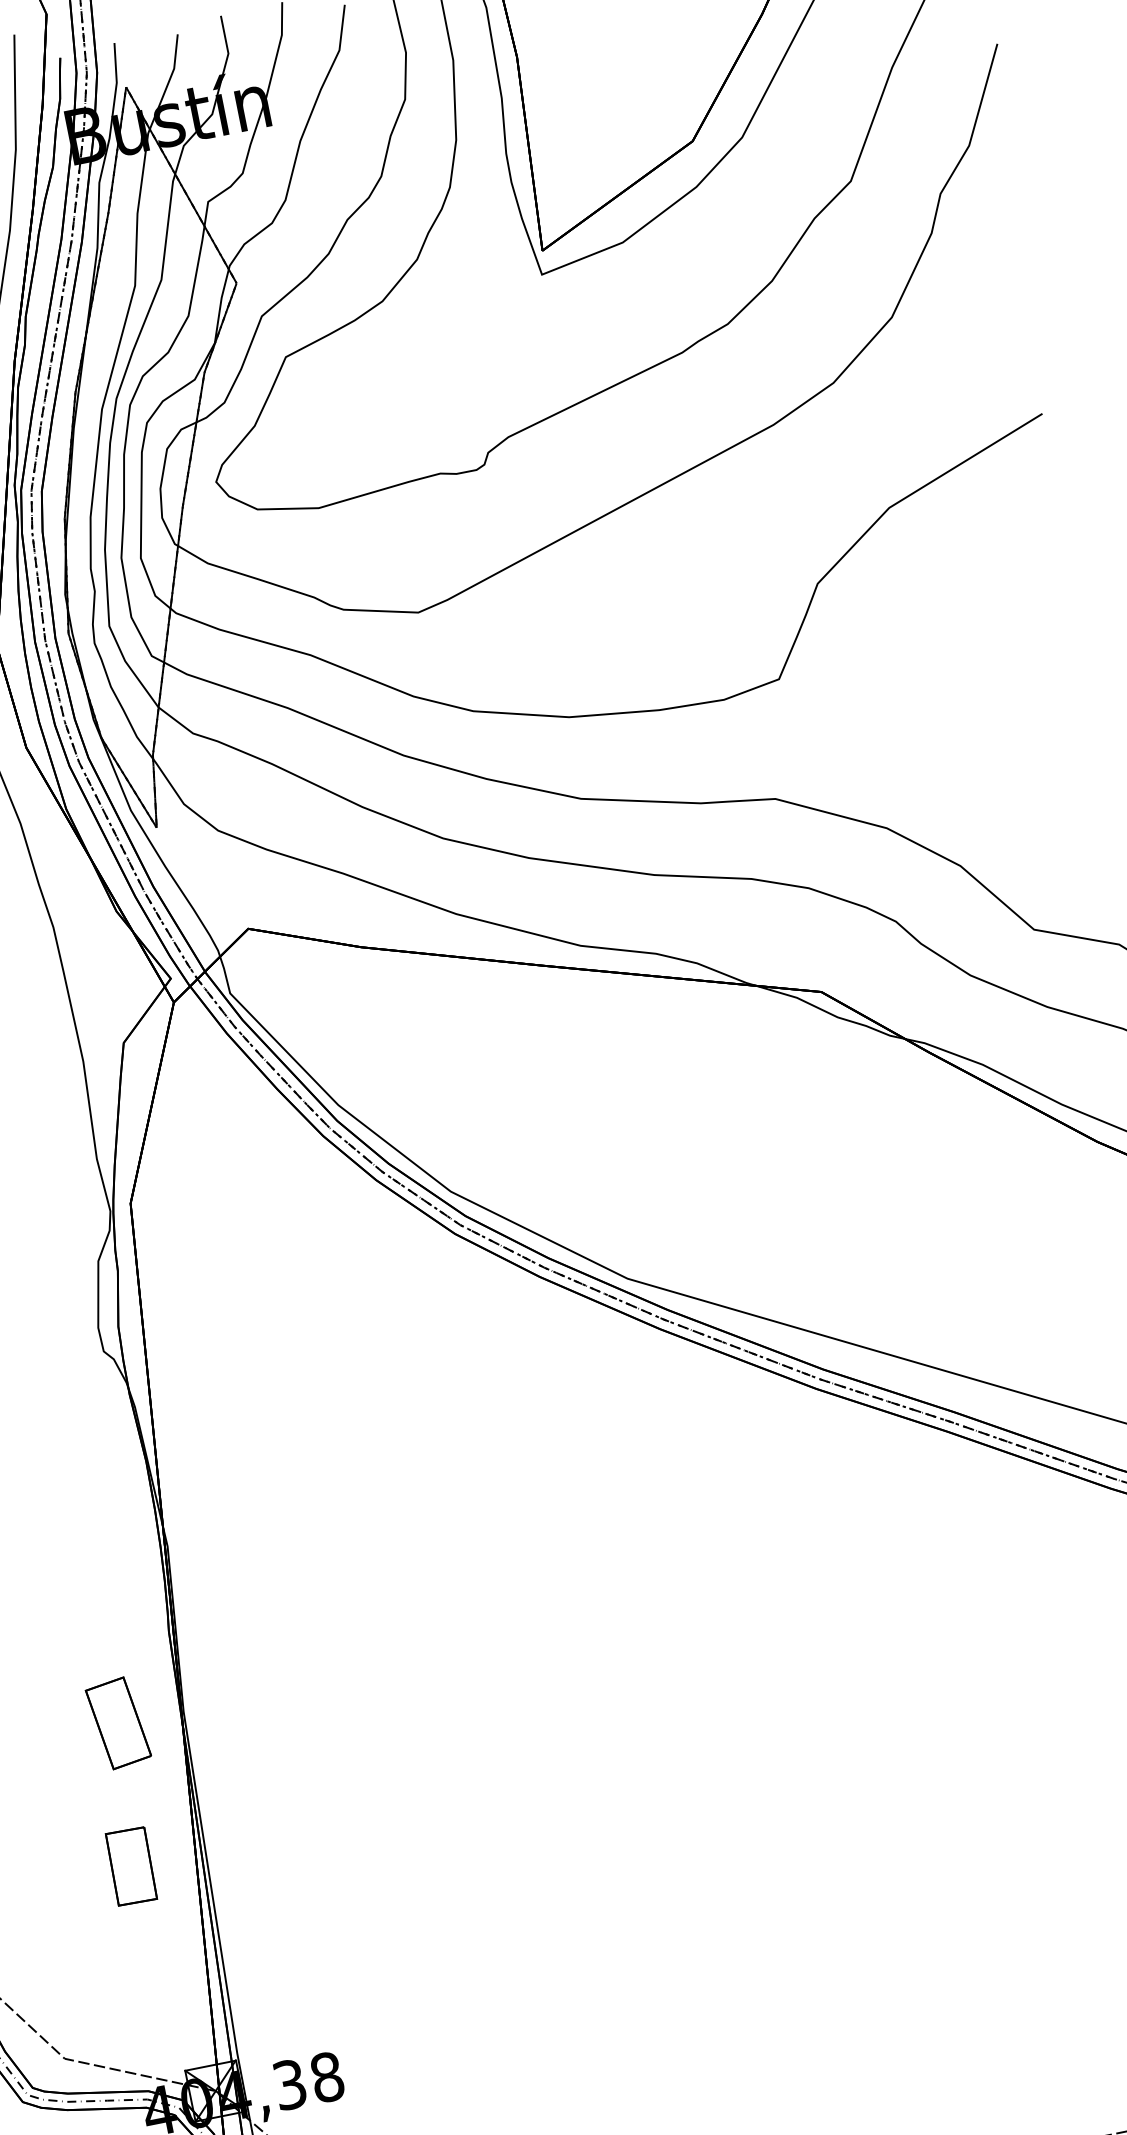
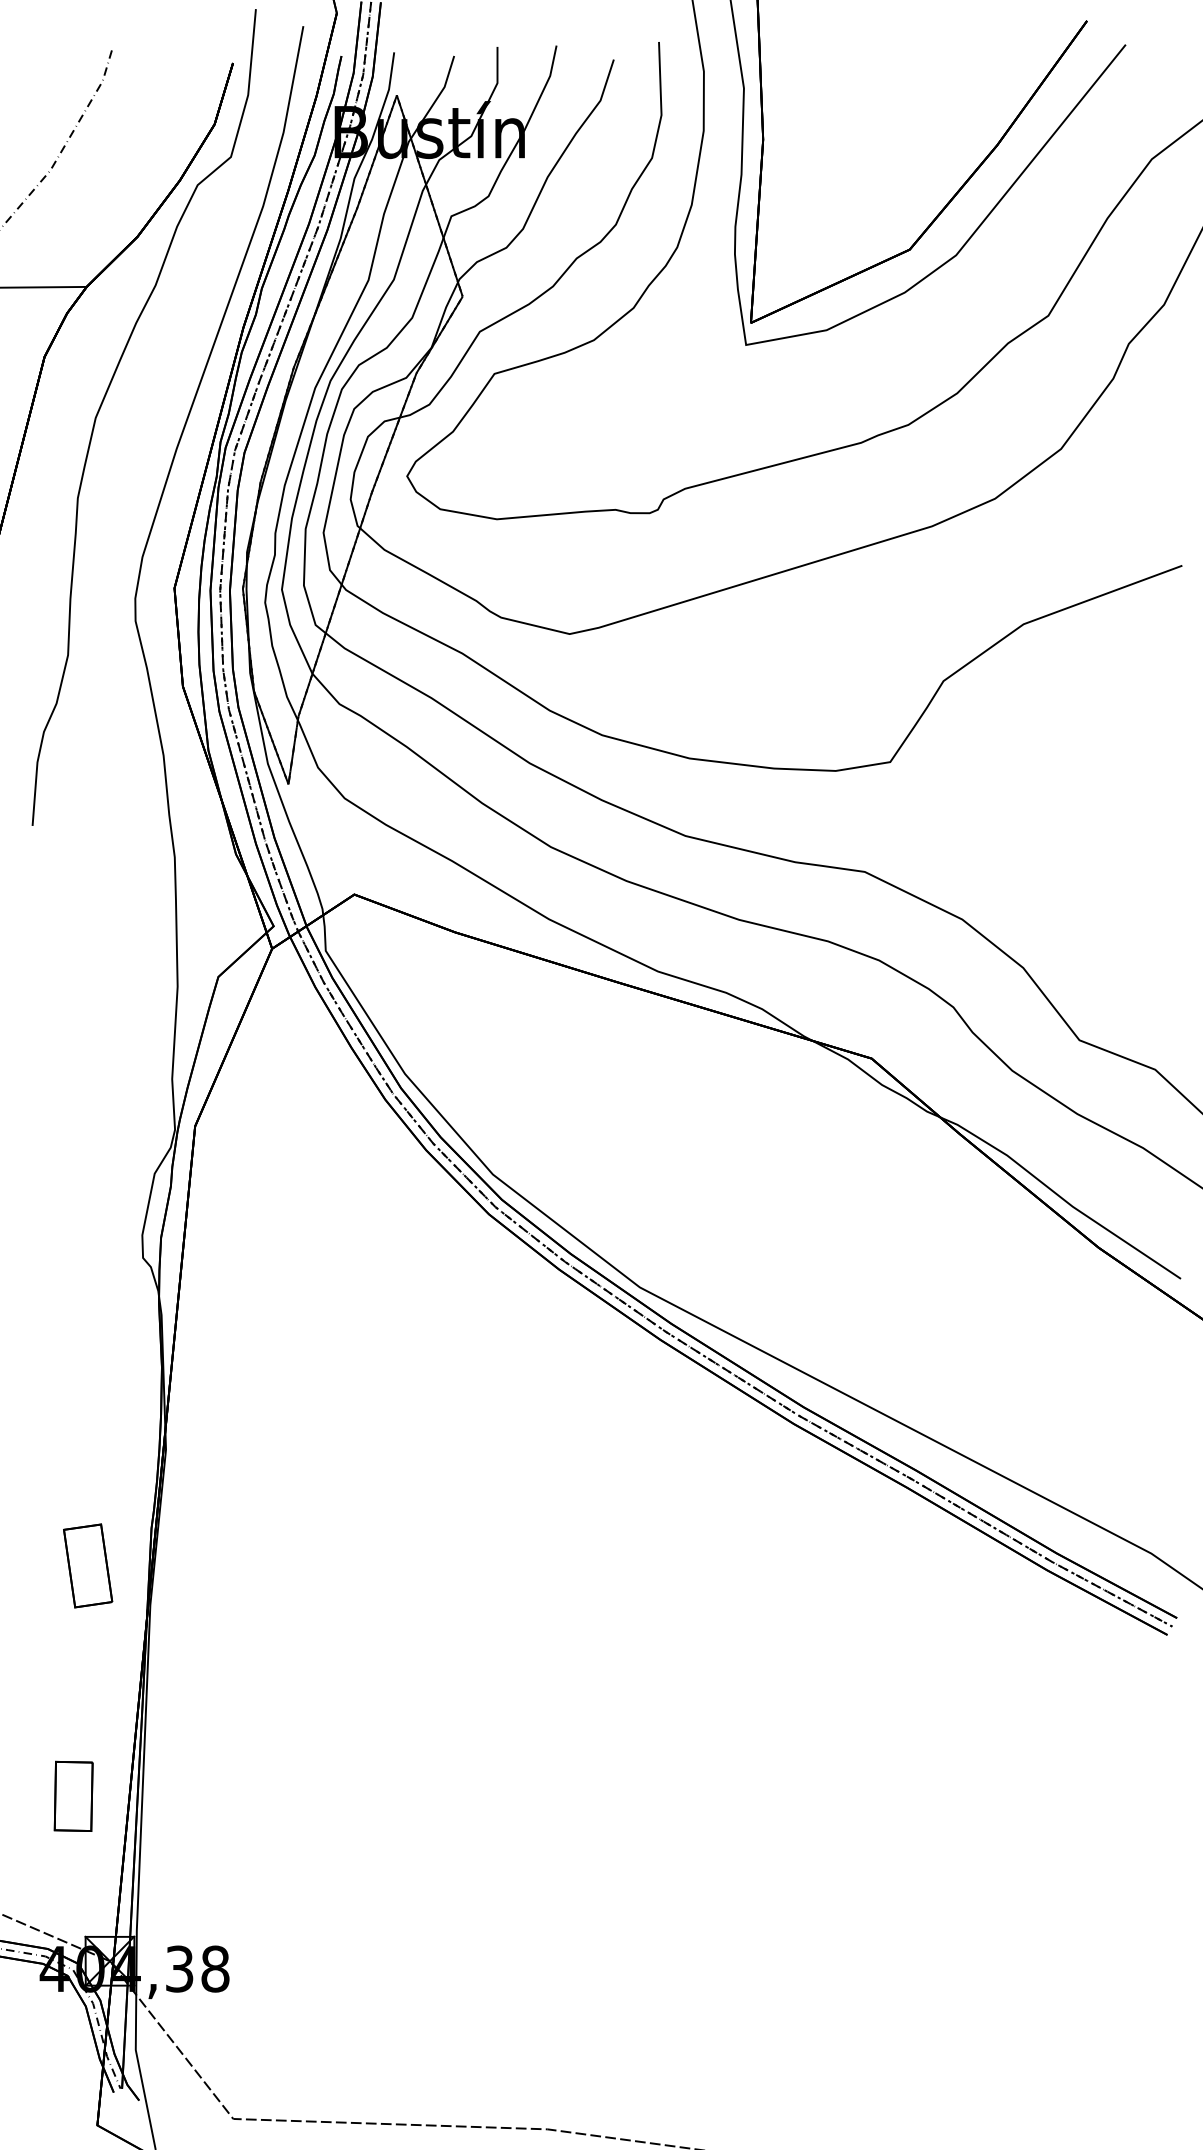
part: (118, 1722) -> (88, 1565), moved
part: (131, 1865) -> (73, 1795), moved

